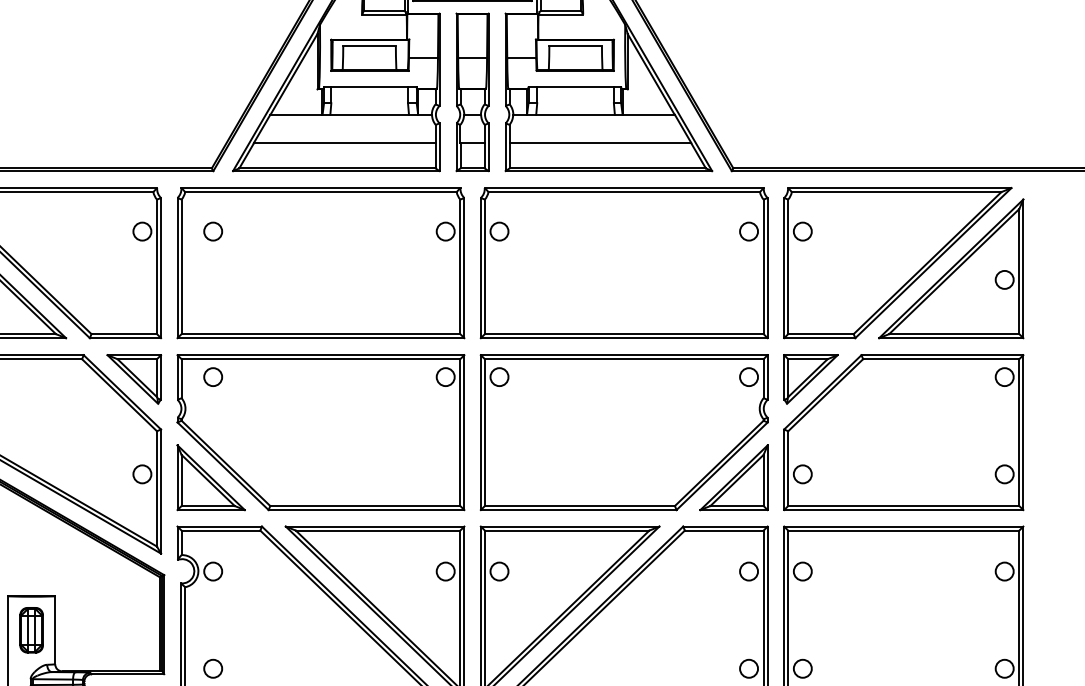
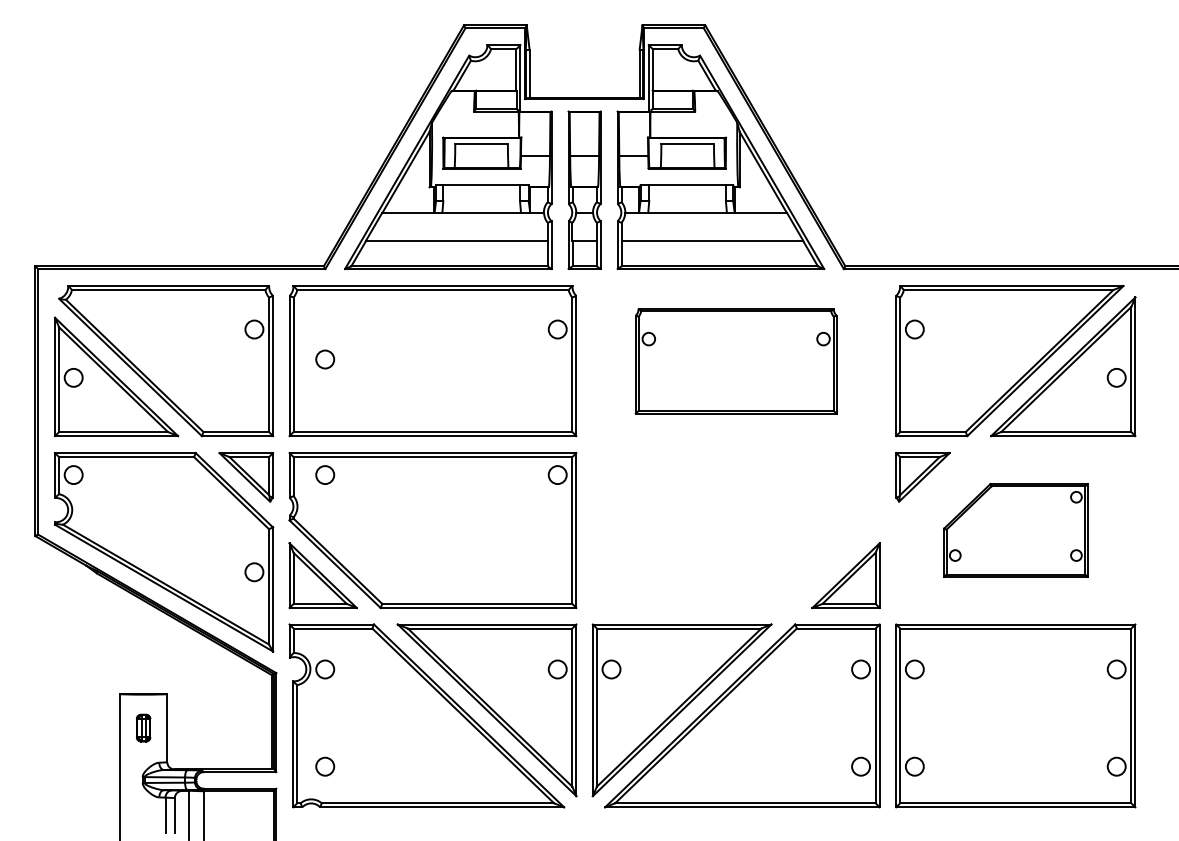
circle: (213, 231) -> (325, 359), moved
part: (623, 263) -> (735, 361), size x0.7
part: (623, 432) -> (735, 530), removed
part: (903, 432) -> (1015, 530), size x0.6
part: (31, 629) -> (143, 727), size x0.6

